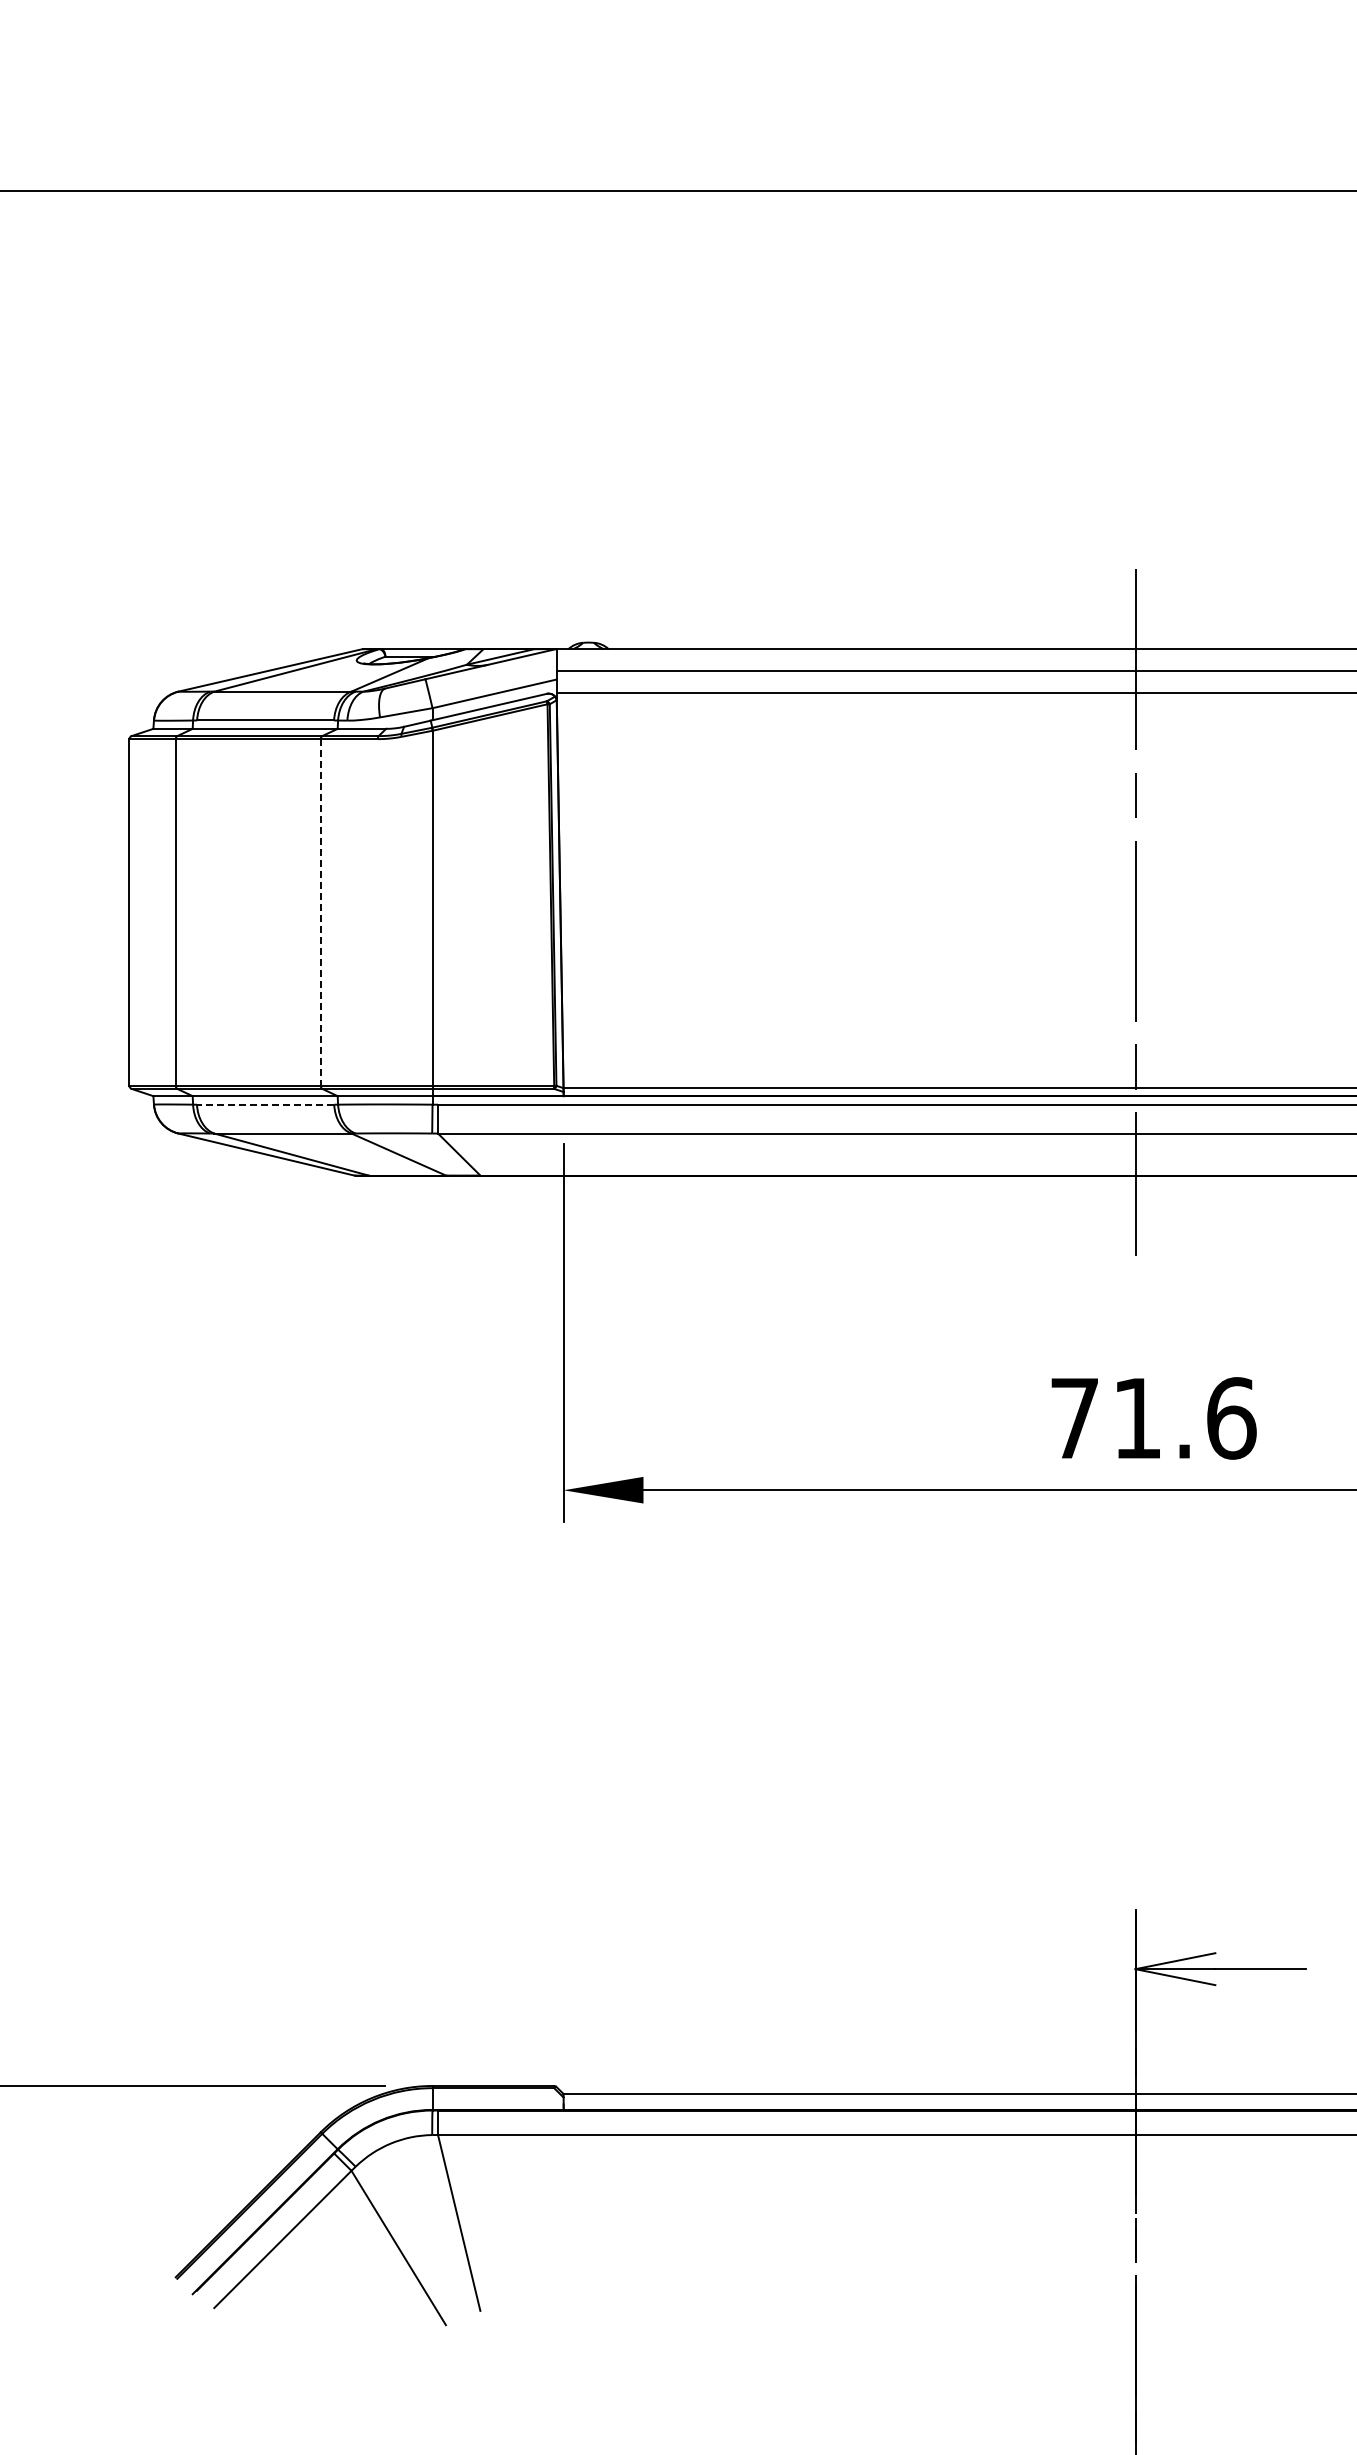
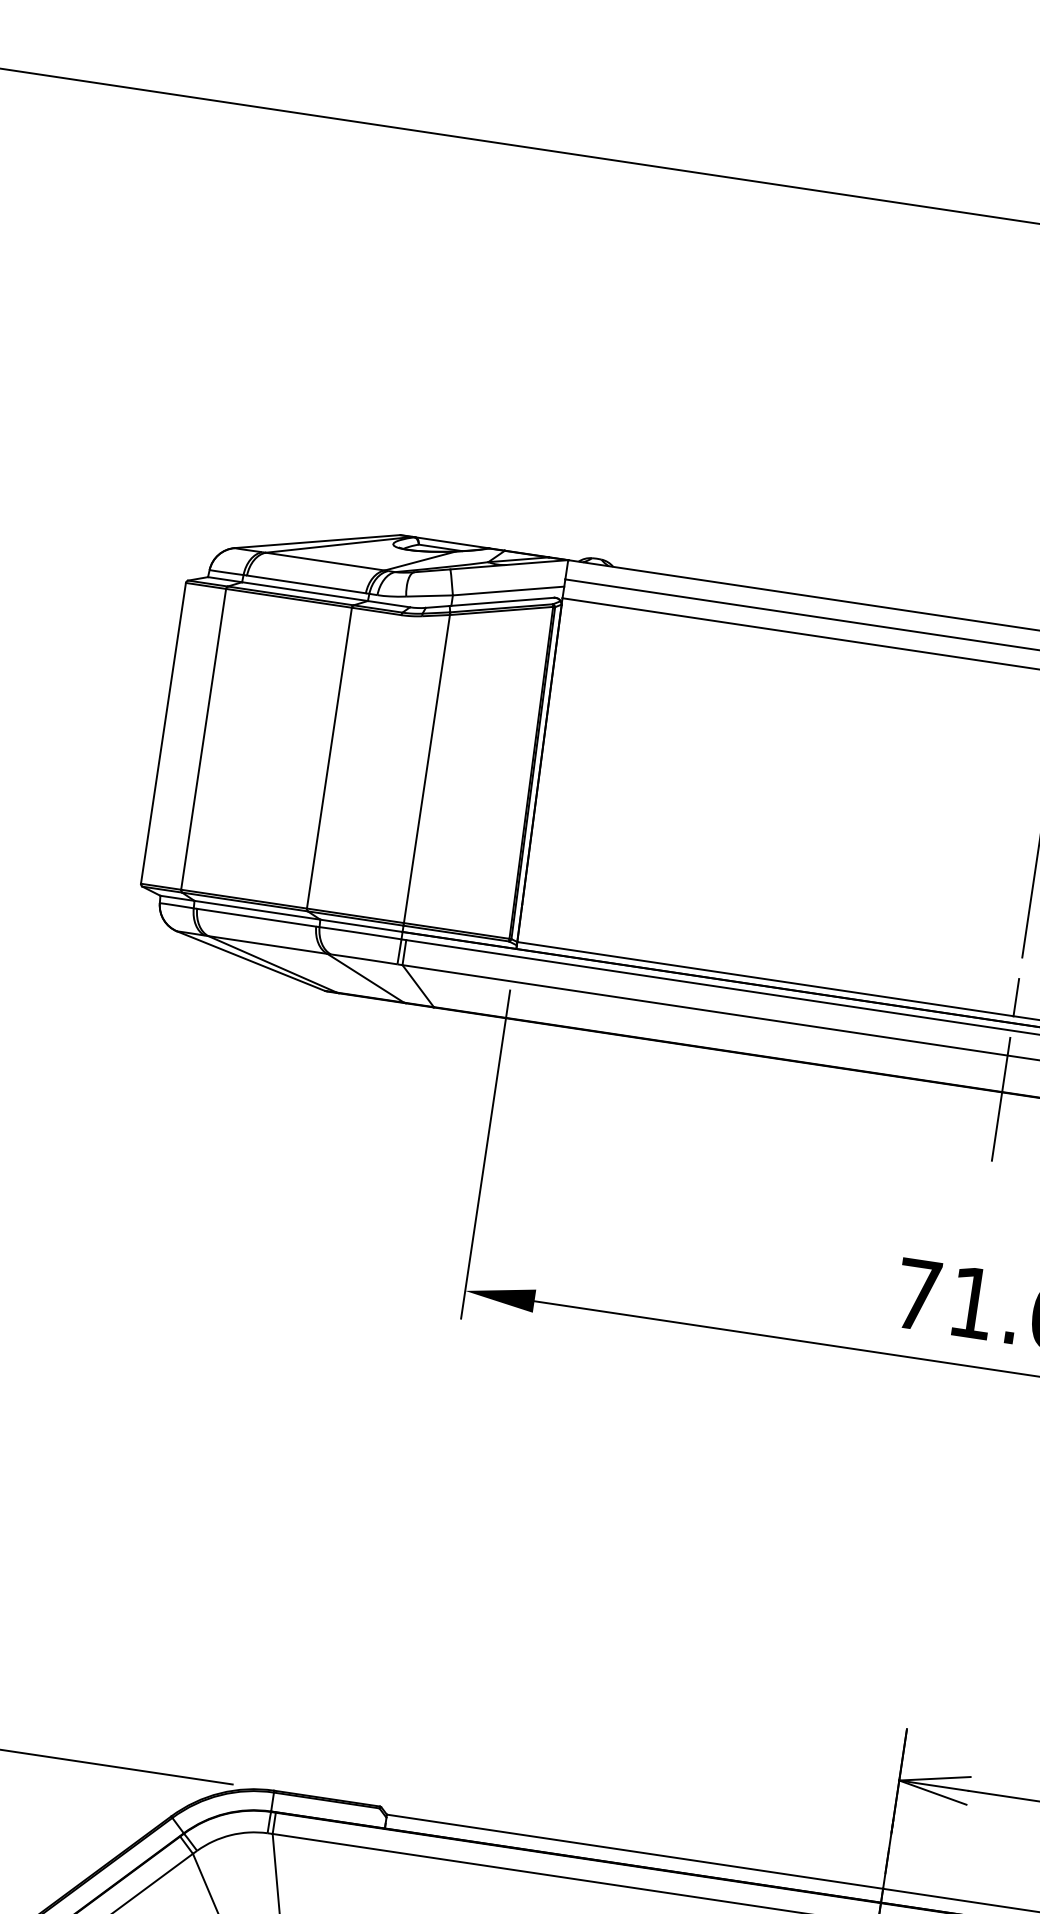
line: (320, 913) -> (329, 758), dashed -> solid
line: (265, 1104) -> (256, 917), dashed -> solid

